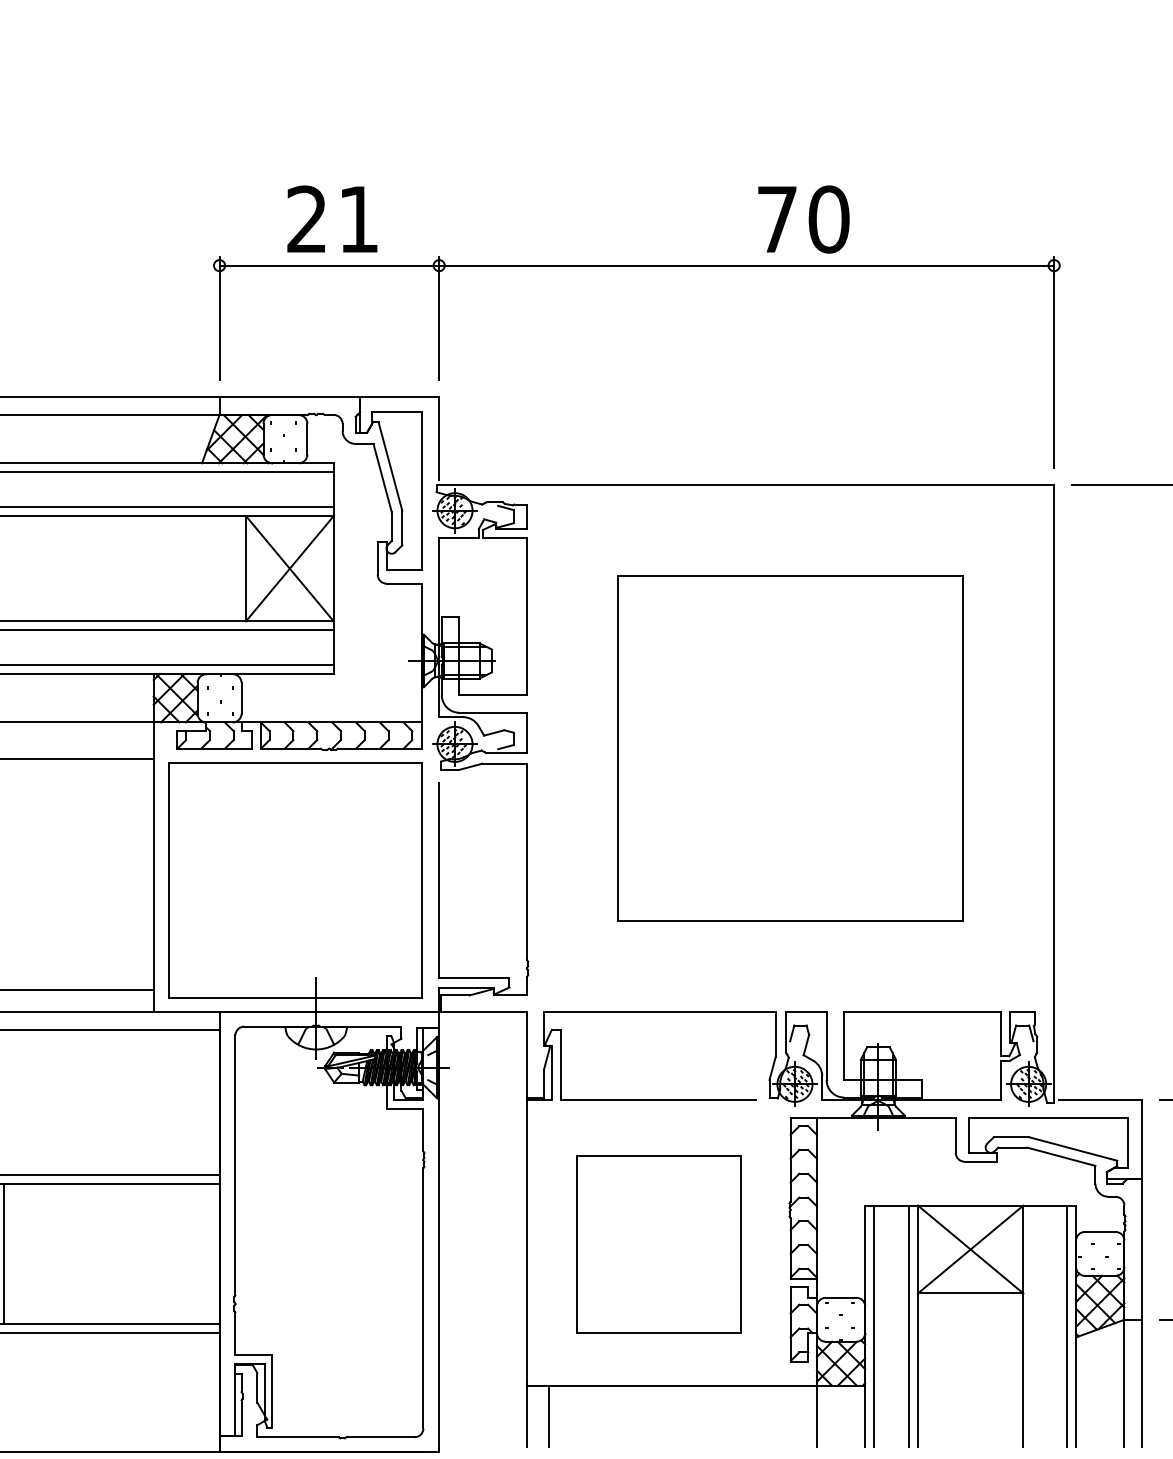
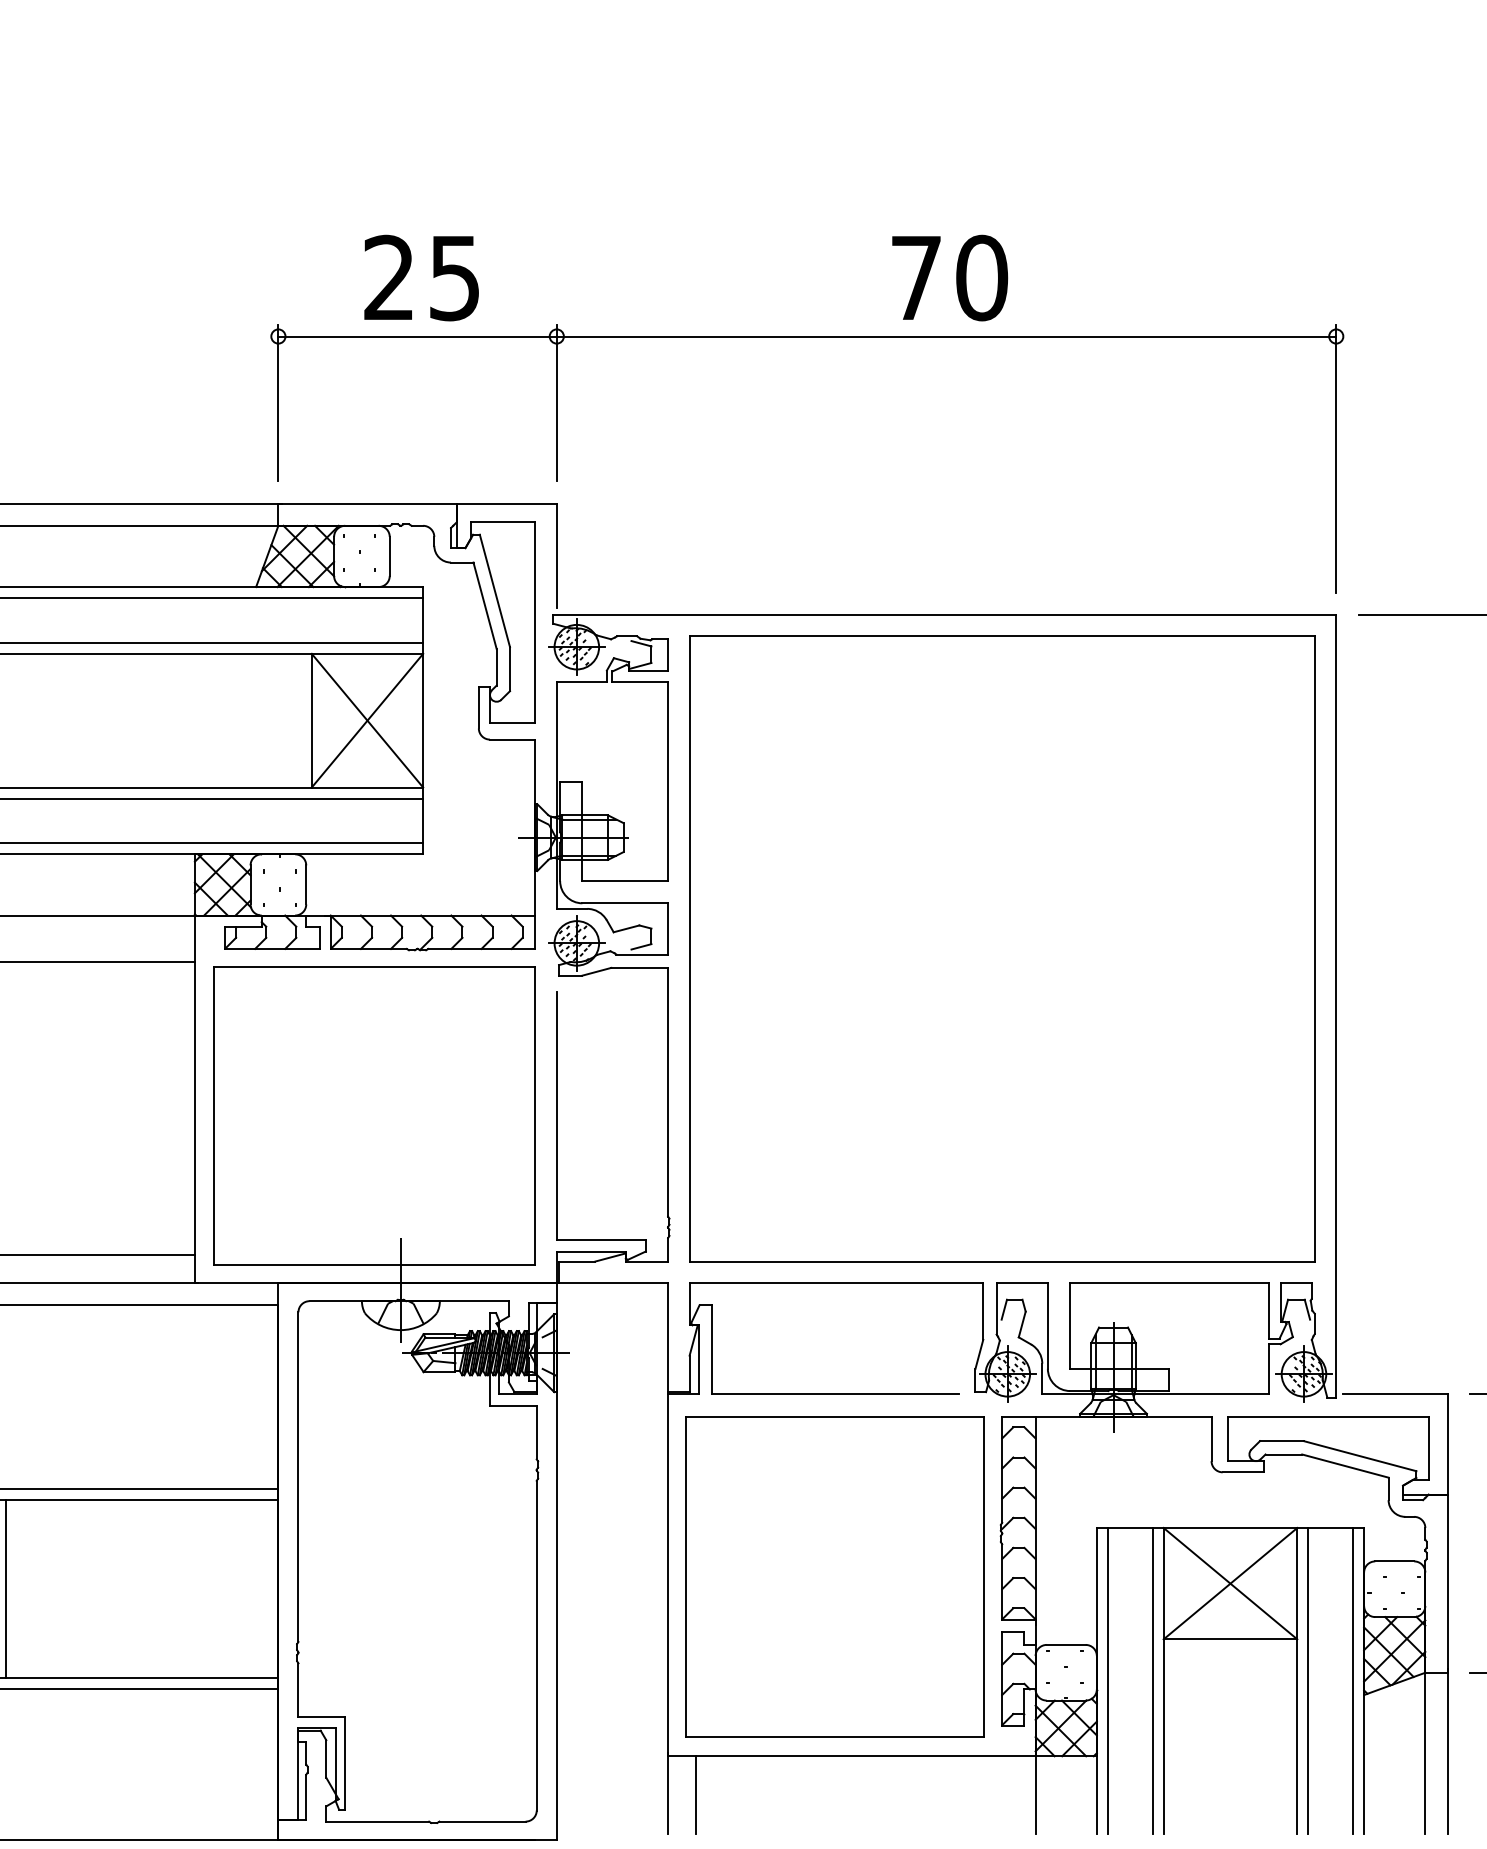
text: (358, 219) -> (454, 278), 21 -> 25
text: (804, 219) -> (950, 277), moved
part: (790, 748) -> (1002, 948), size x1.43
part: (658, 1243) -> (834, 1576), size x1.43
line: (1032, 1326) -> (1308, 1681), added

